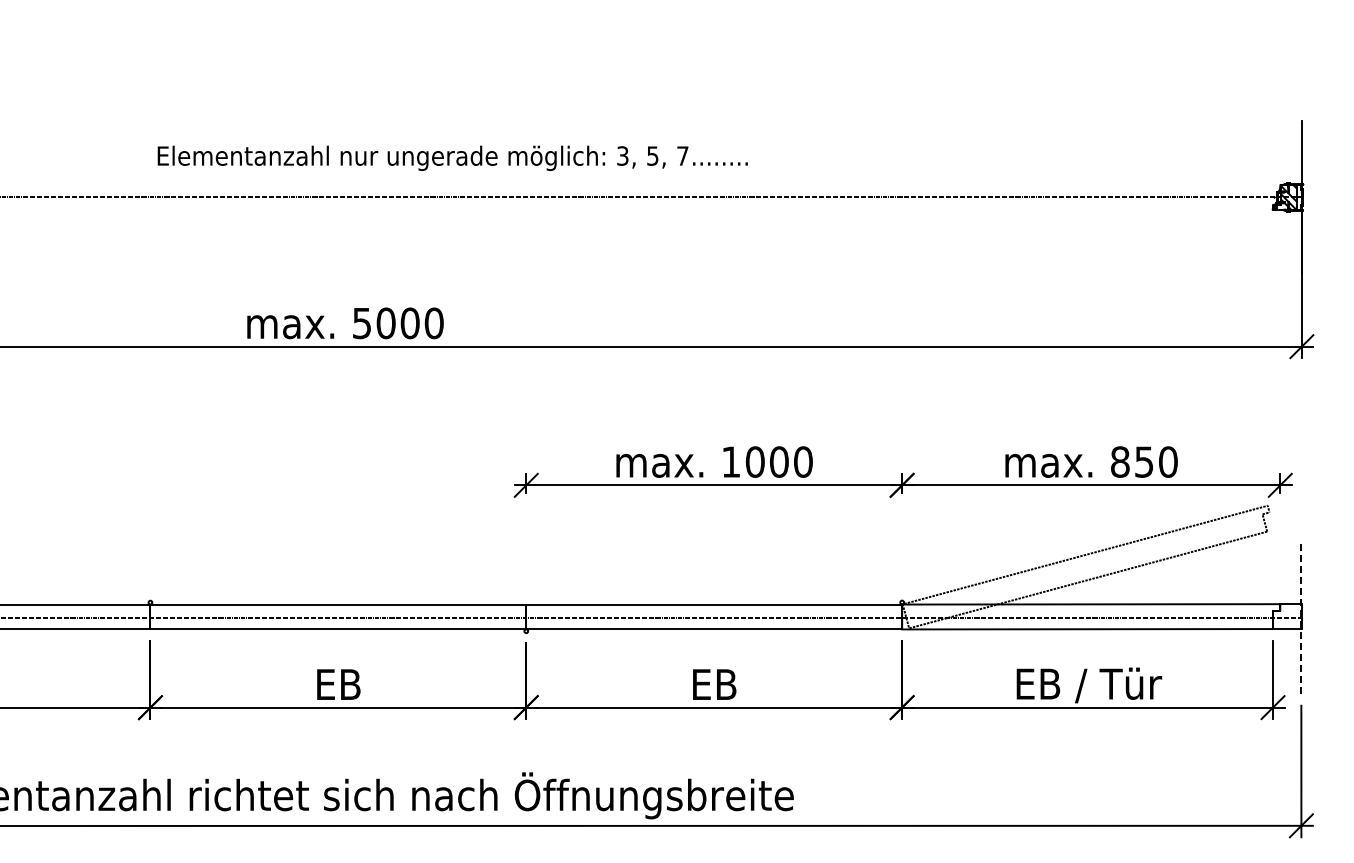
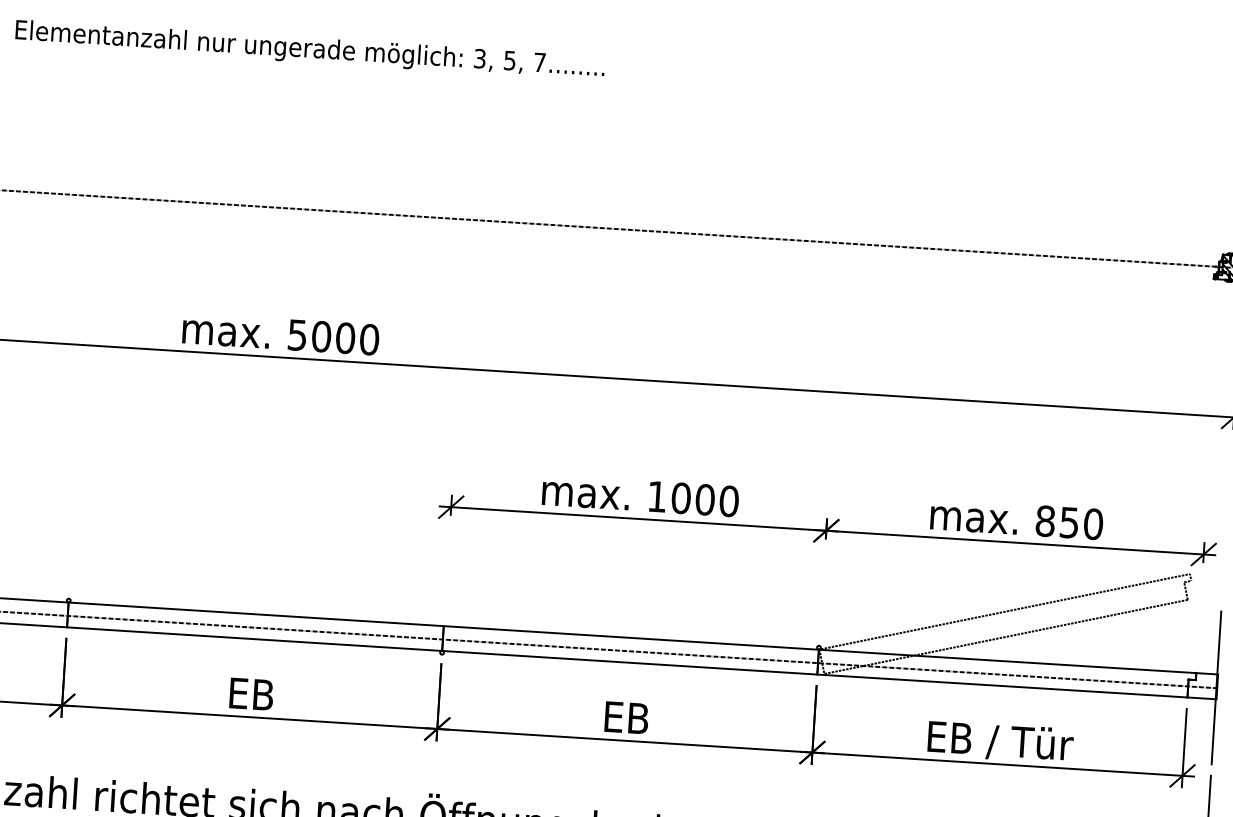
text: (452, 157) -> (309, 49), moved
line: (1301, 617) -> (1216, 687), dashed -> solid

